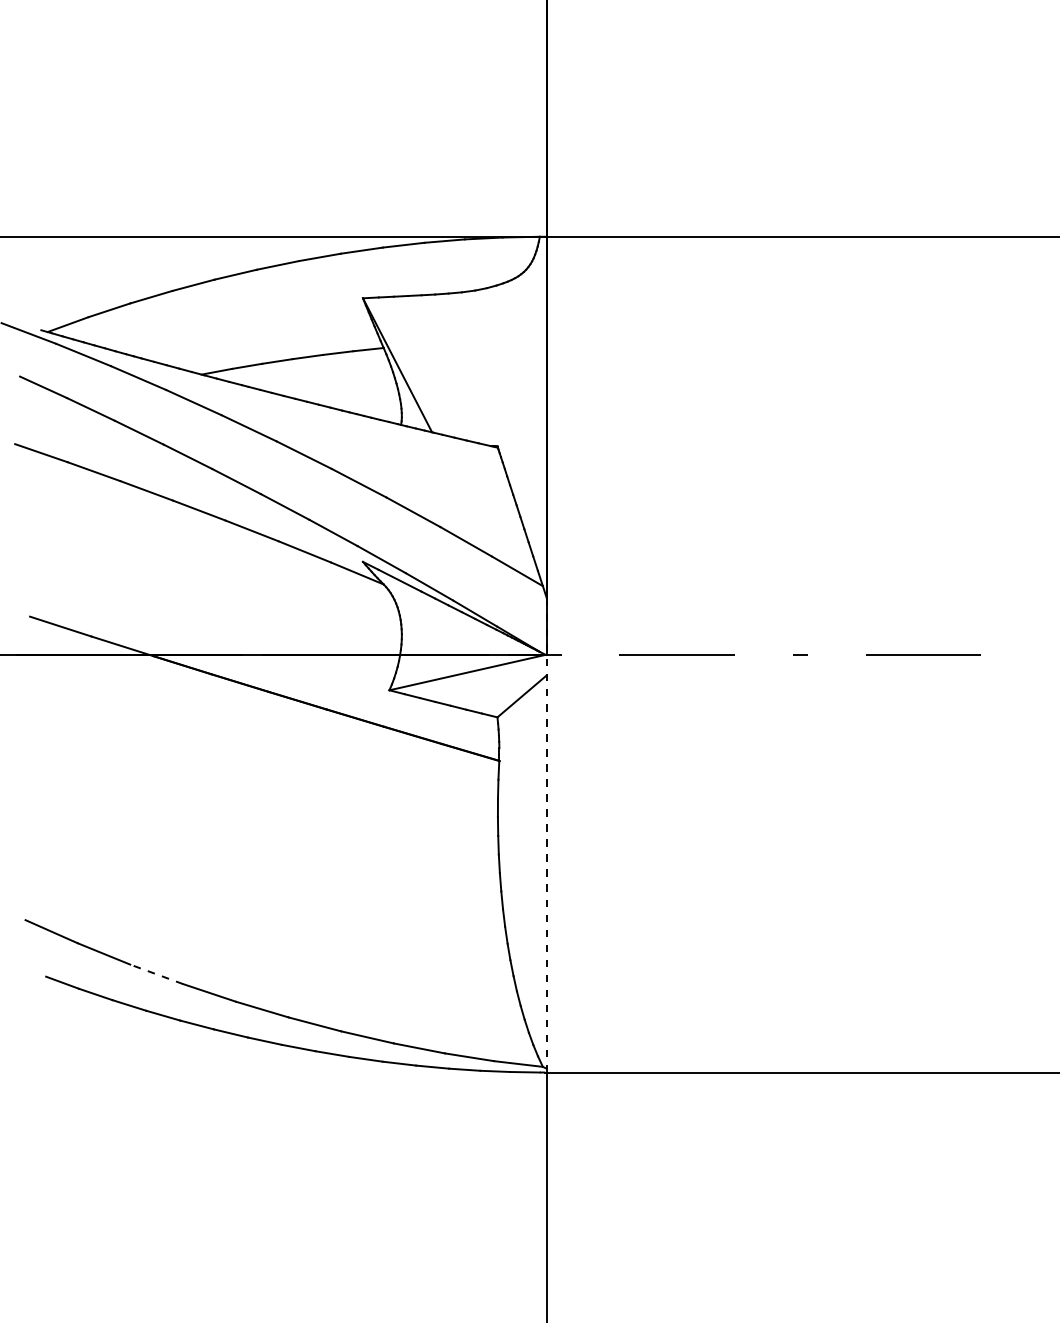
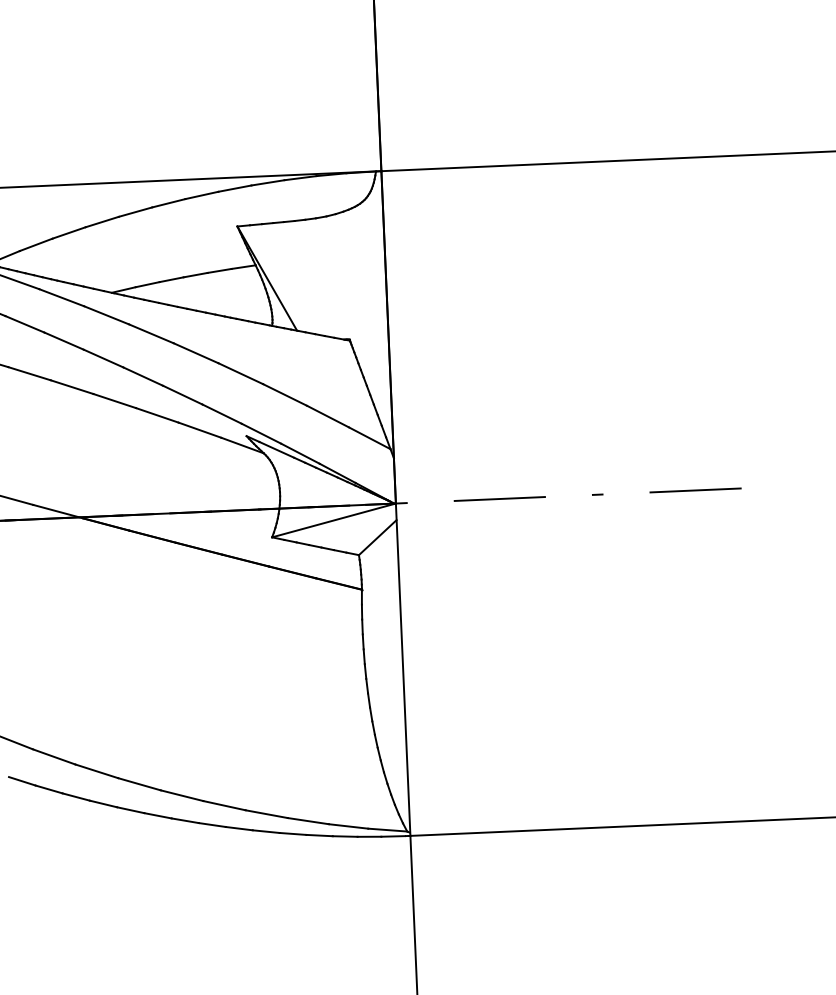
line: (546, 834) -> (402, 646), dashed -> solid
line: (156, 974) -> (96, 771), dashed -> solid

